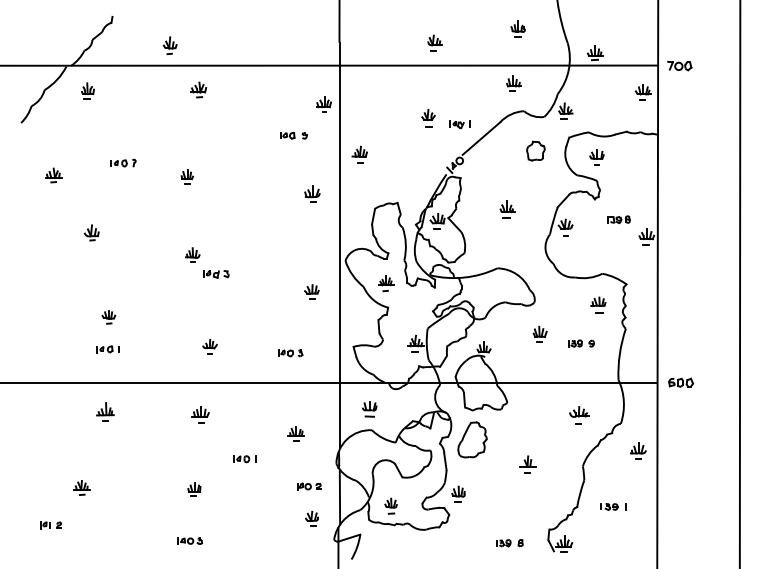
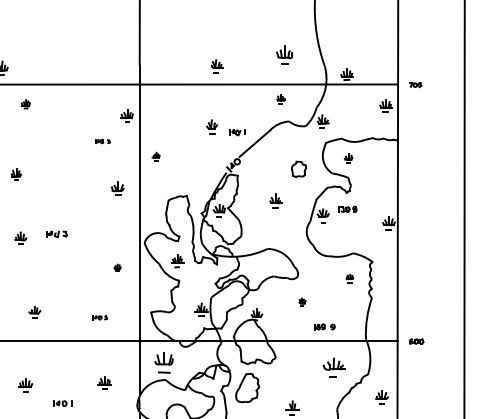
part: (517, 28) -> (284, 54), size x1.4
part: (679, 66) -> (415, 85), size x0.6
part: (513, 83) -> (280, 99), size x0.7
part: (198, 89) -> (25, 103), size x0.7
part: (293, 135) -> (102, 141), size x0.7
part: (535, 150) -> (298, 168), moved
part: (359, 154) -> (155, 156), size x0.6
part: (596, 157) -> (348, 159), size x0.7
part: (618, 219) -> (347, 209), moved
part: (216, 274) -> (57, 234), moved
part: (311, 291) -> (117, 267), size x0.6
part: (598, 304) -> (349, 278), size x0.6
part: (539, 333) -> (301, 301), size x0.6
part: (581, 343) -> (324, 326), moved
part: (290, 353) -> (100, 317), size x0.7
part: (680, 382) -> (416, 341), size x0.7
part: (369, 409) -> (164, 363), size x1.6
part: (200, 414) -> (25, 385), moved
part: (579, 415) -> (334, 368), size x1.4

